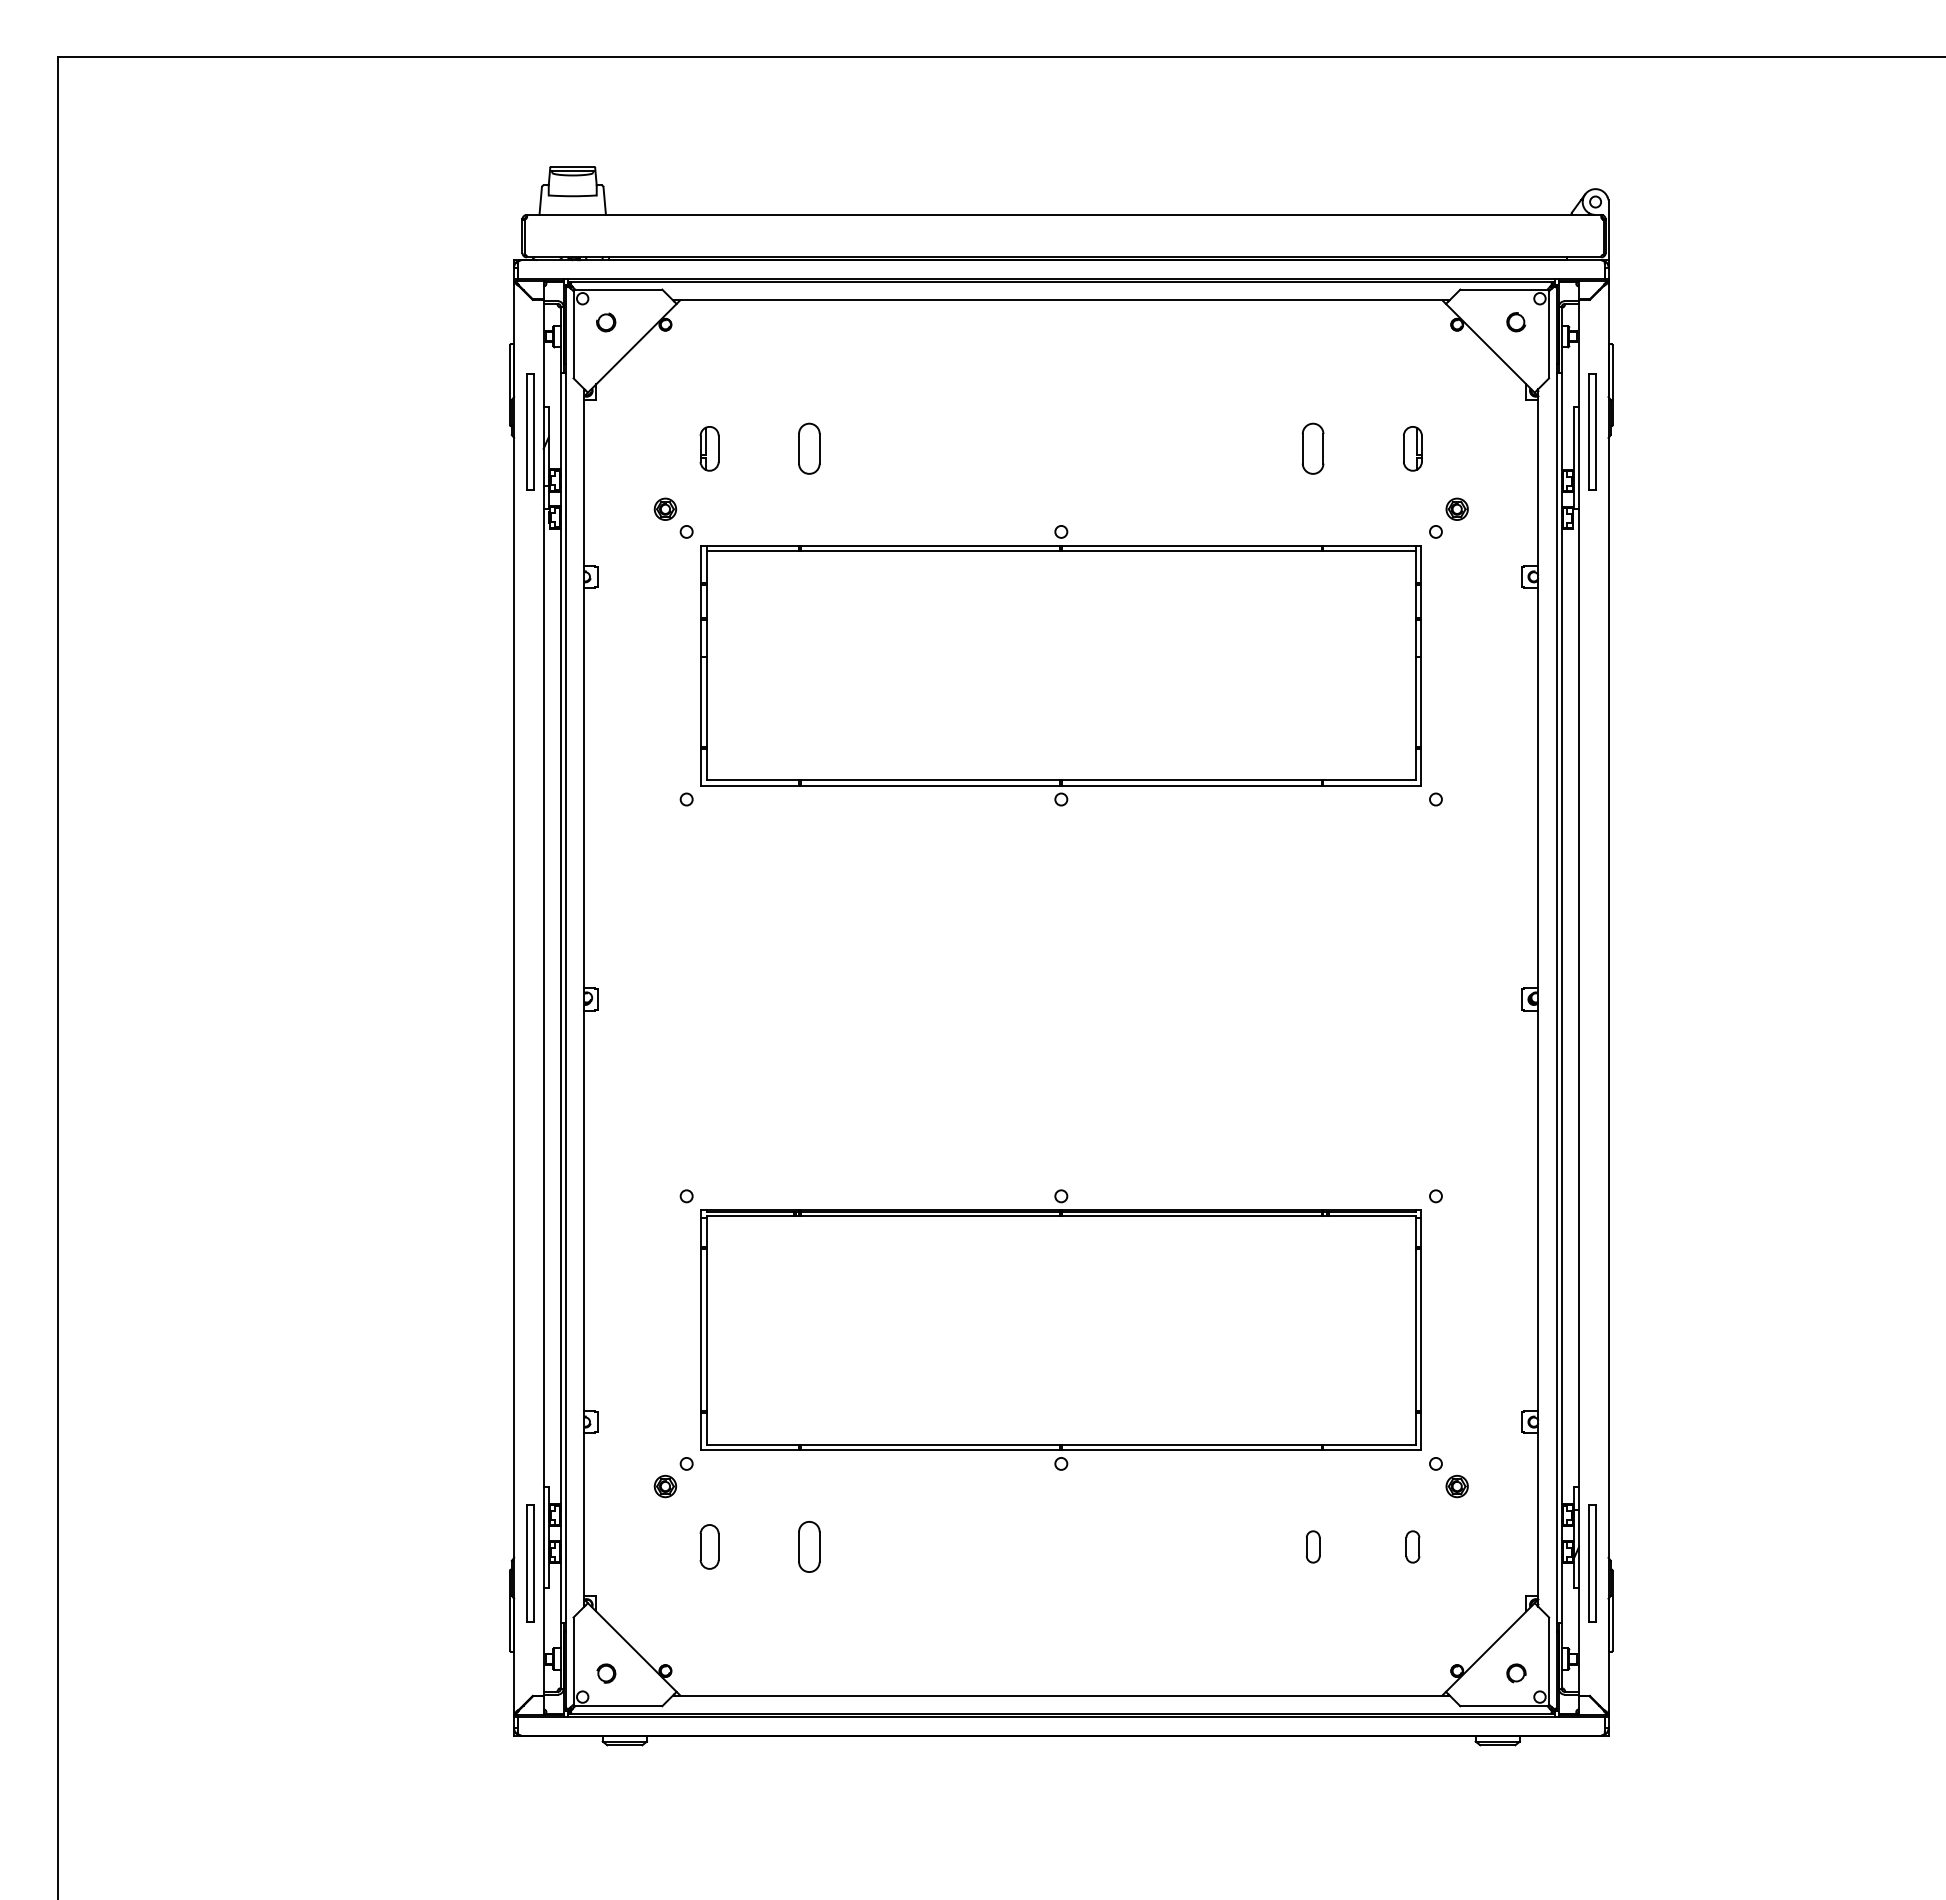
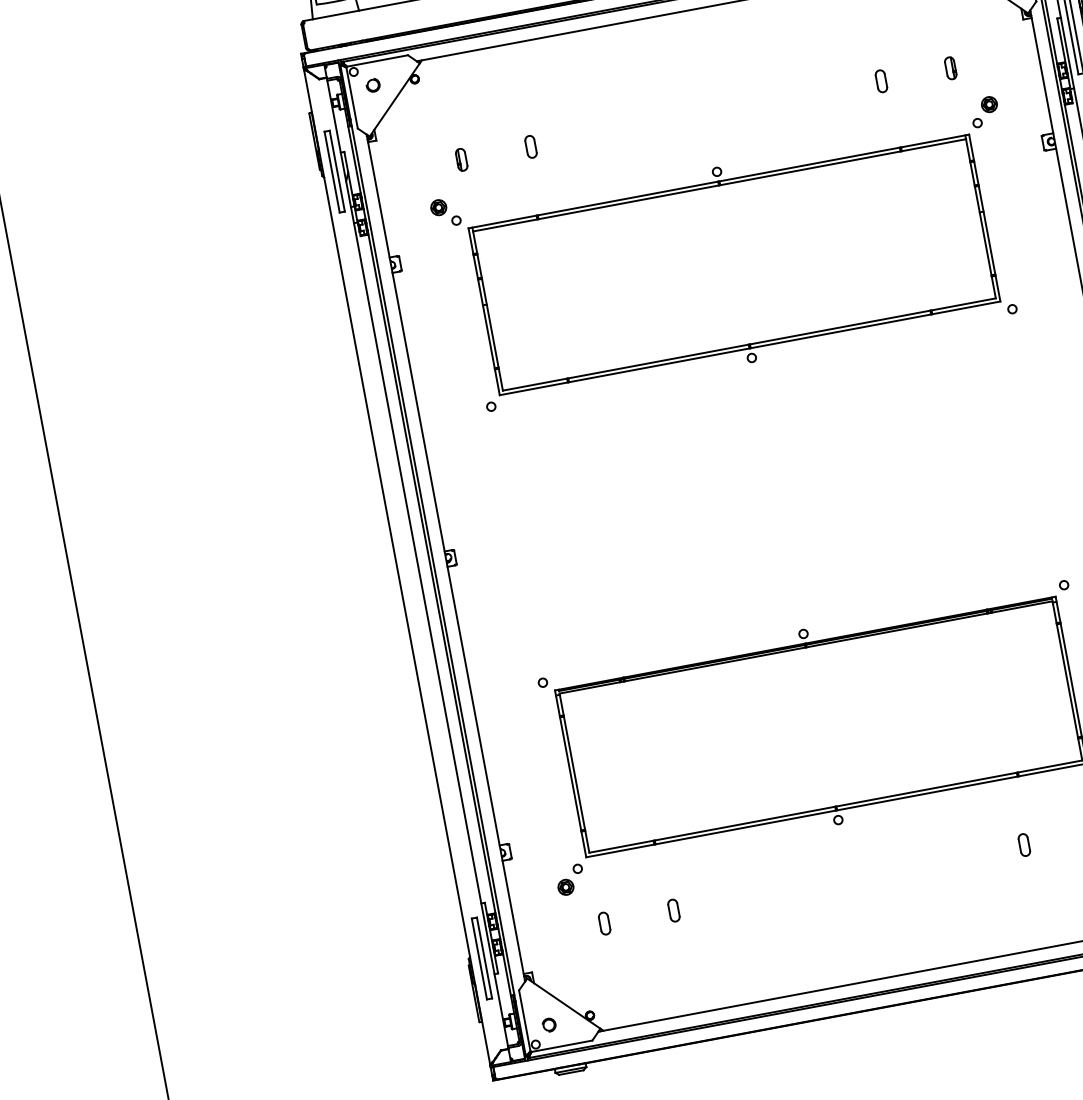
part: (709, 448) -> (461, 159), size x0.71
part: (809, 448) -> (531, 146), size x0.62
part: (1313, 448) -> (881, 81), size x0.62
part: (1412, 448) -> (950, 68), size x0.71
part: (709, 1546) -> (604, 923), size x0.71
part: (809, 1546) -> (673, 910), size x0.62

